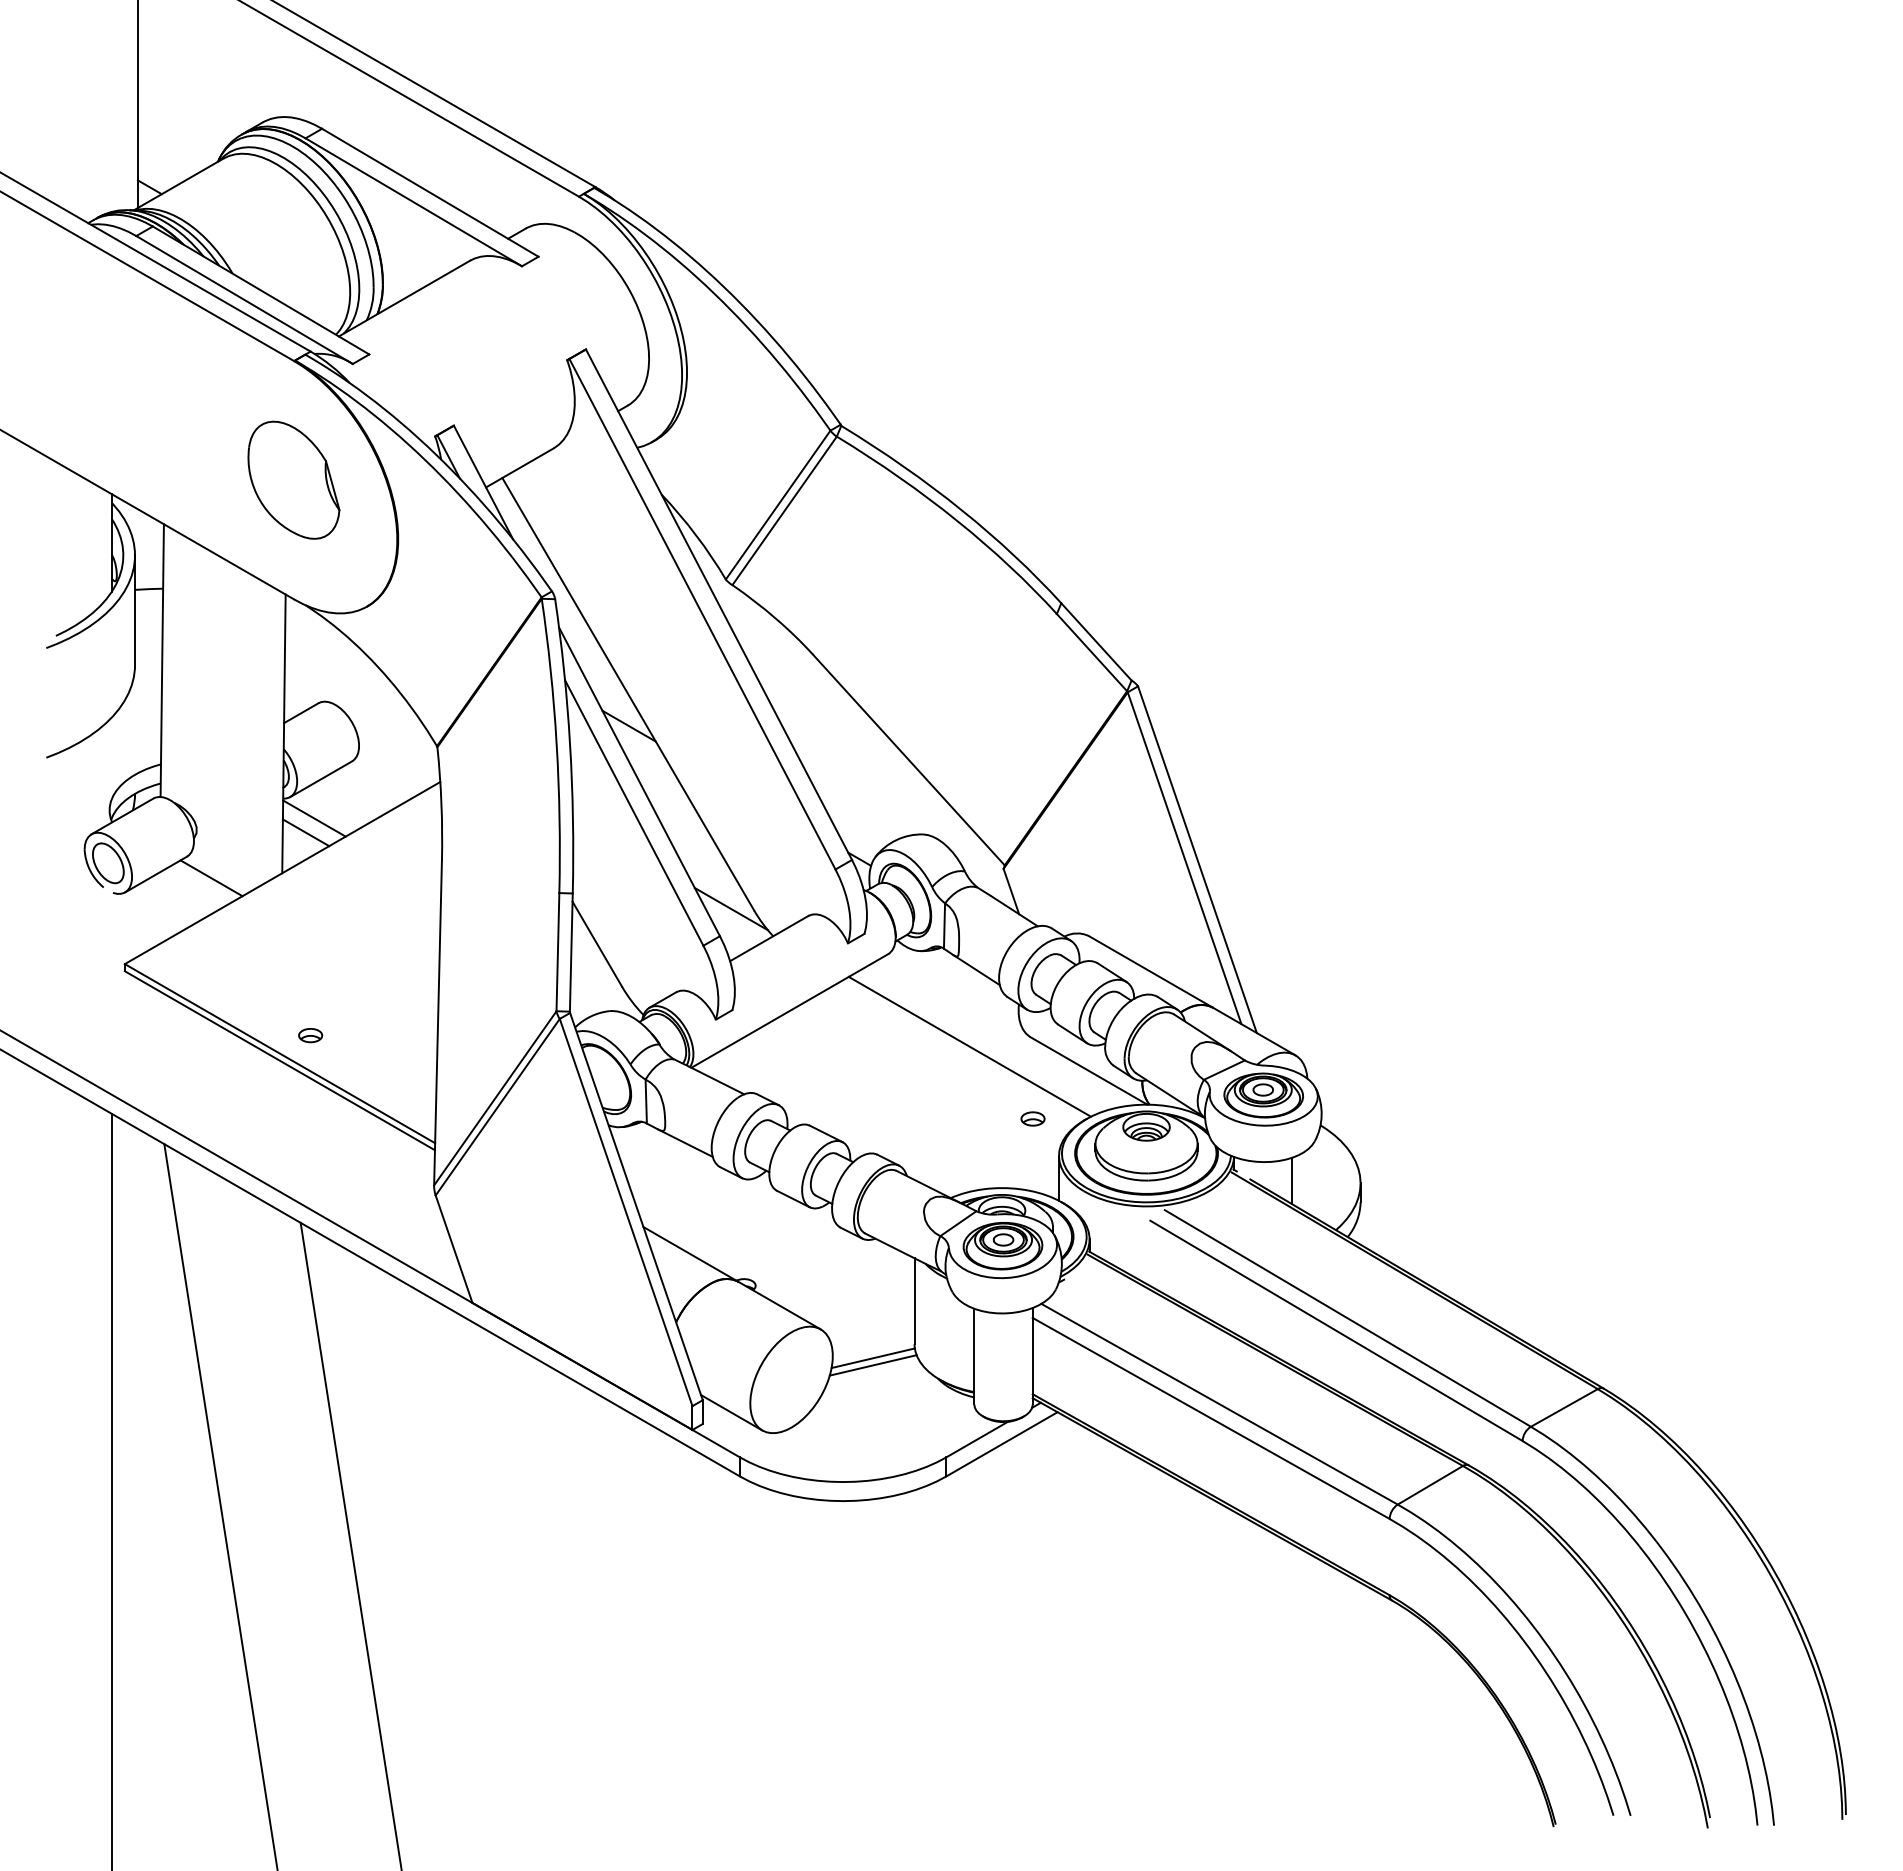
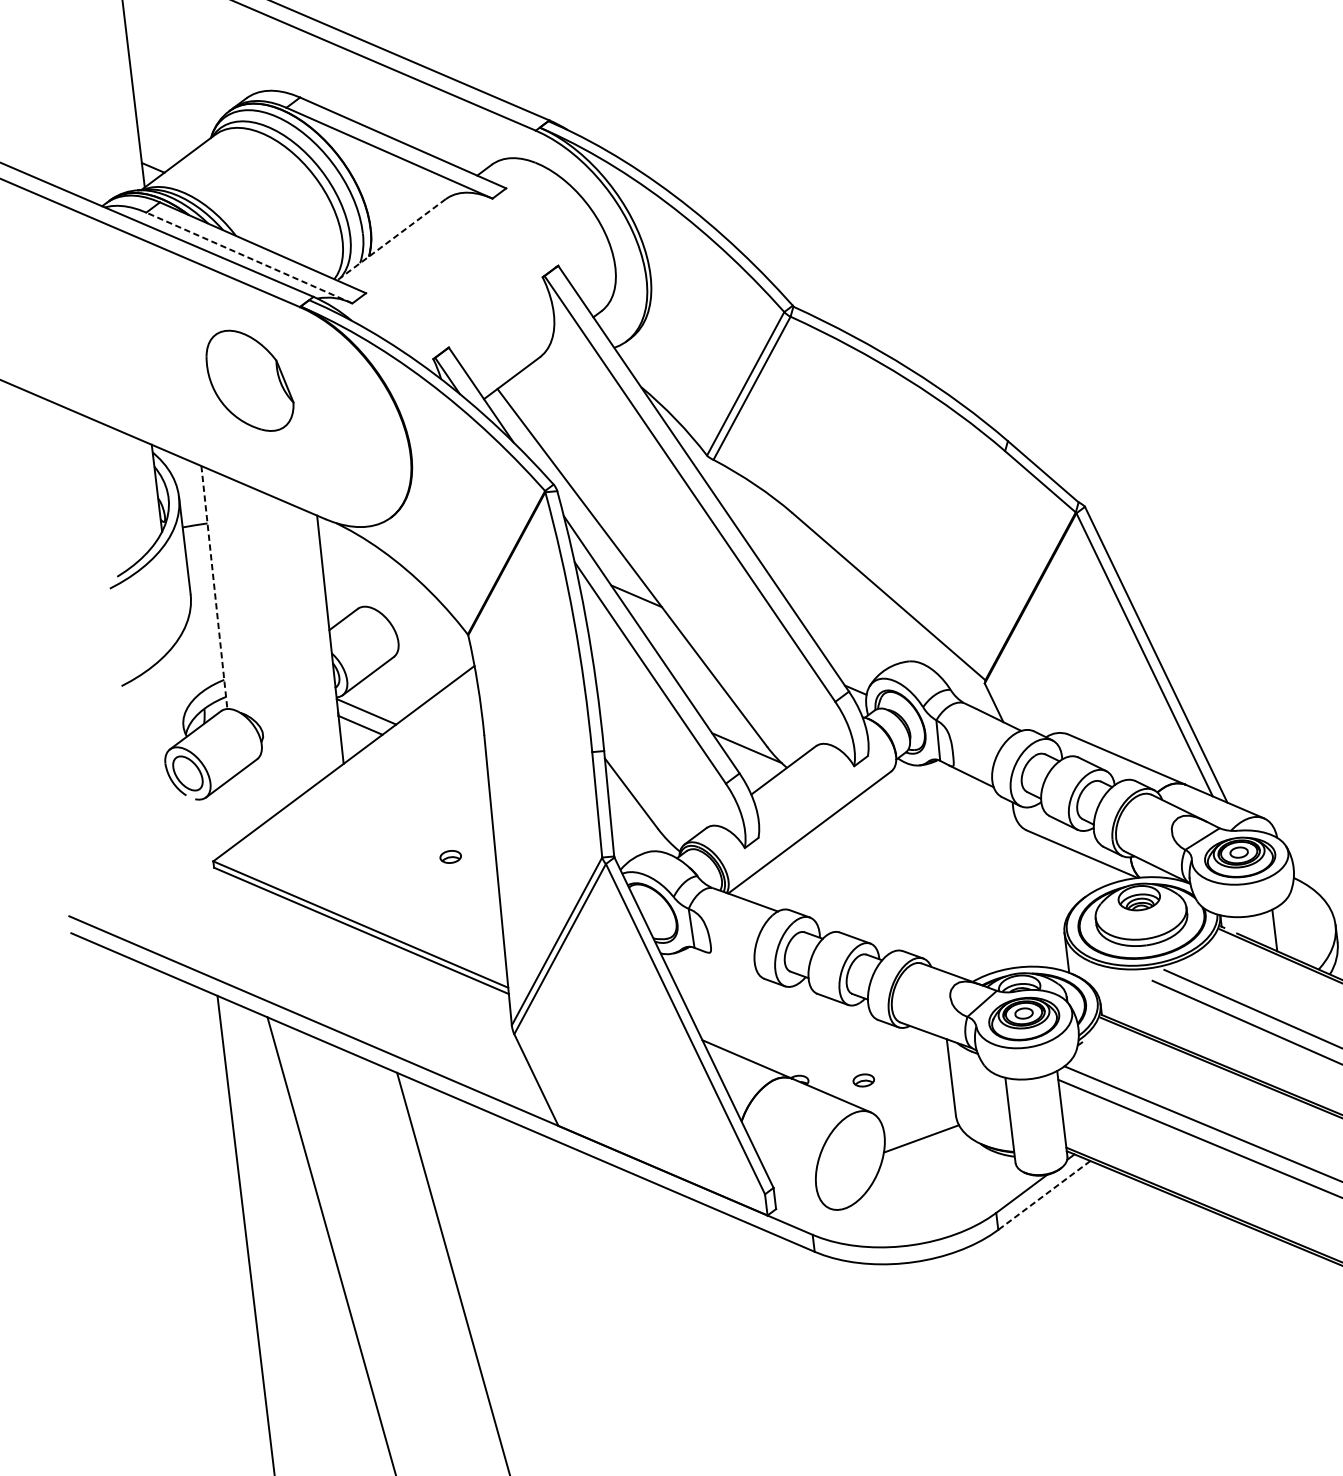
line: (404, 298) -> (391, 239), solid -> dashed
line: (244, 300) -> (249, 258), solid -> dashed
part: (293, 479) -> (249, 380), moved
line: (162, 661) -> (214, 588), solid -> dashed
line: (211, 878) -> (281, 776), removed
part: (310, 1035) -> (450, 856), moved
line: (969, 1046) -> (973, 845), removed
part: (1032, 1118) -> (863, 1080), moved
line: (685, 1142) -> (730, 960), removed
line: (872, 1358) -> (920, 1132), removed
line: (731, 1412) -> (800, 1195), removed
line: (1001, 1444) -> (1043, 1195), solid -> dashed

